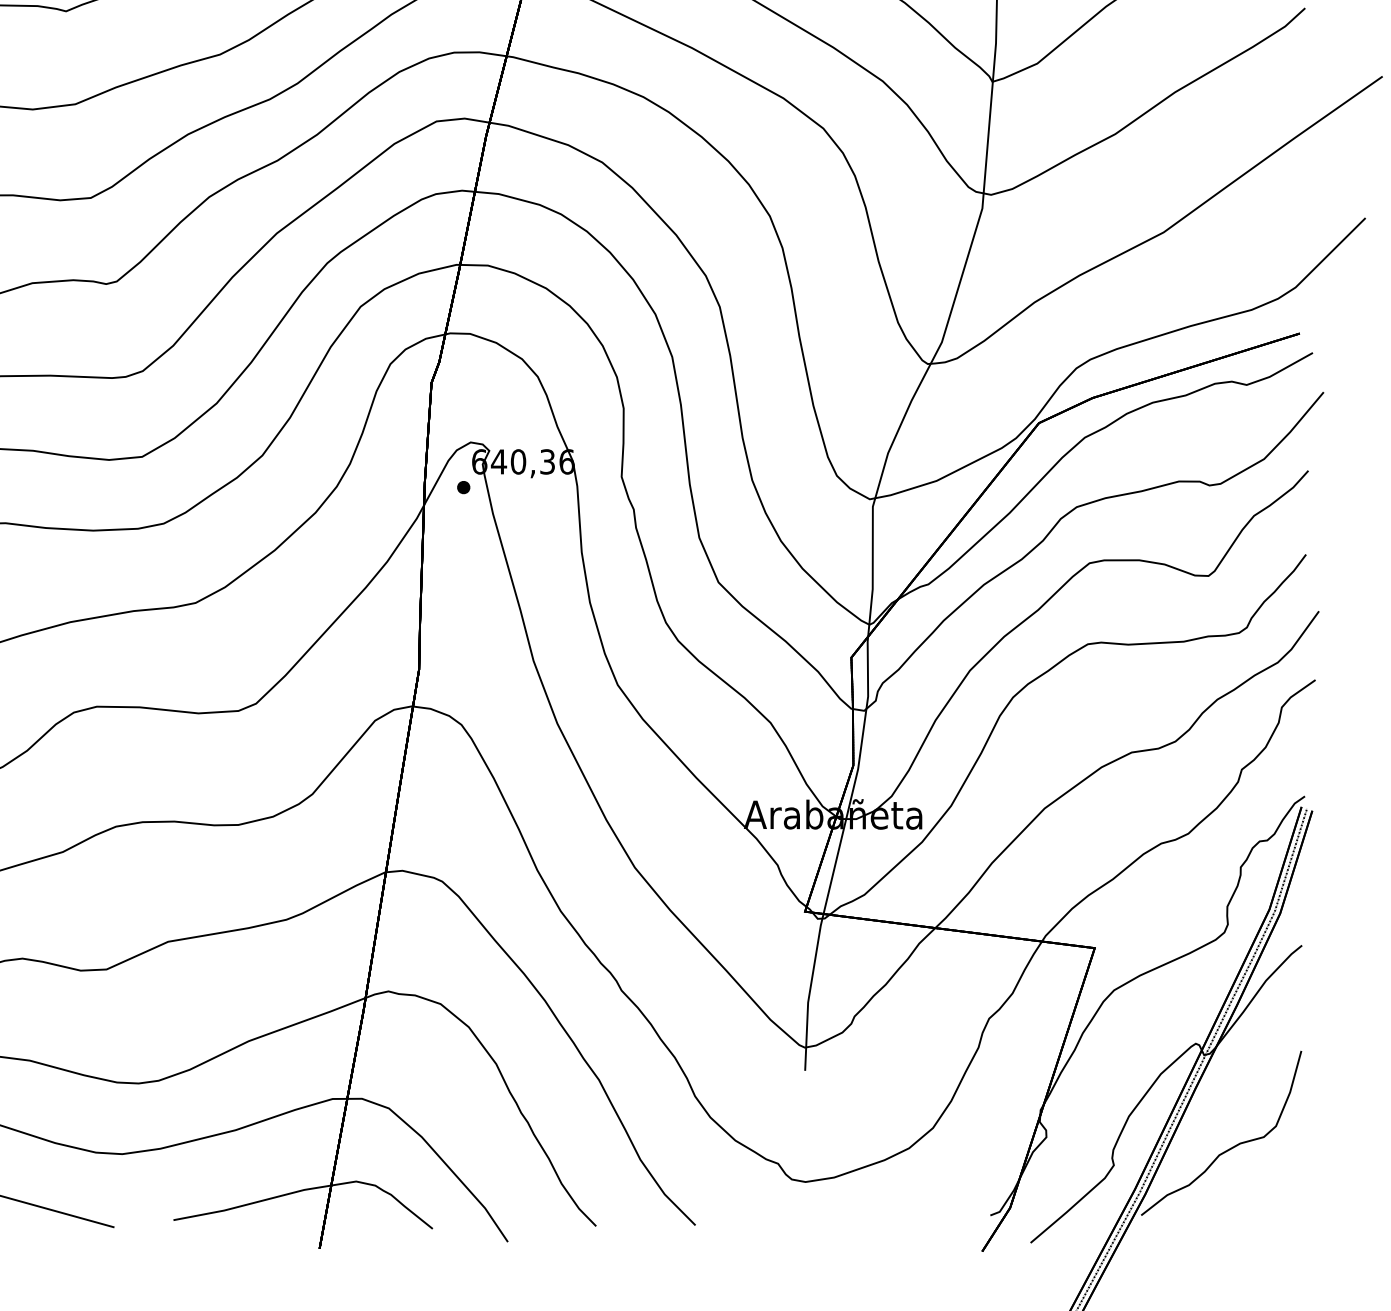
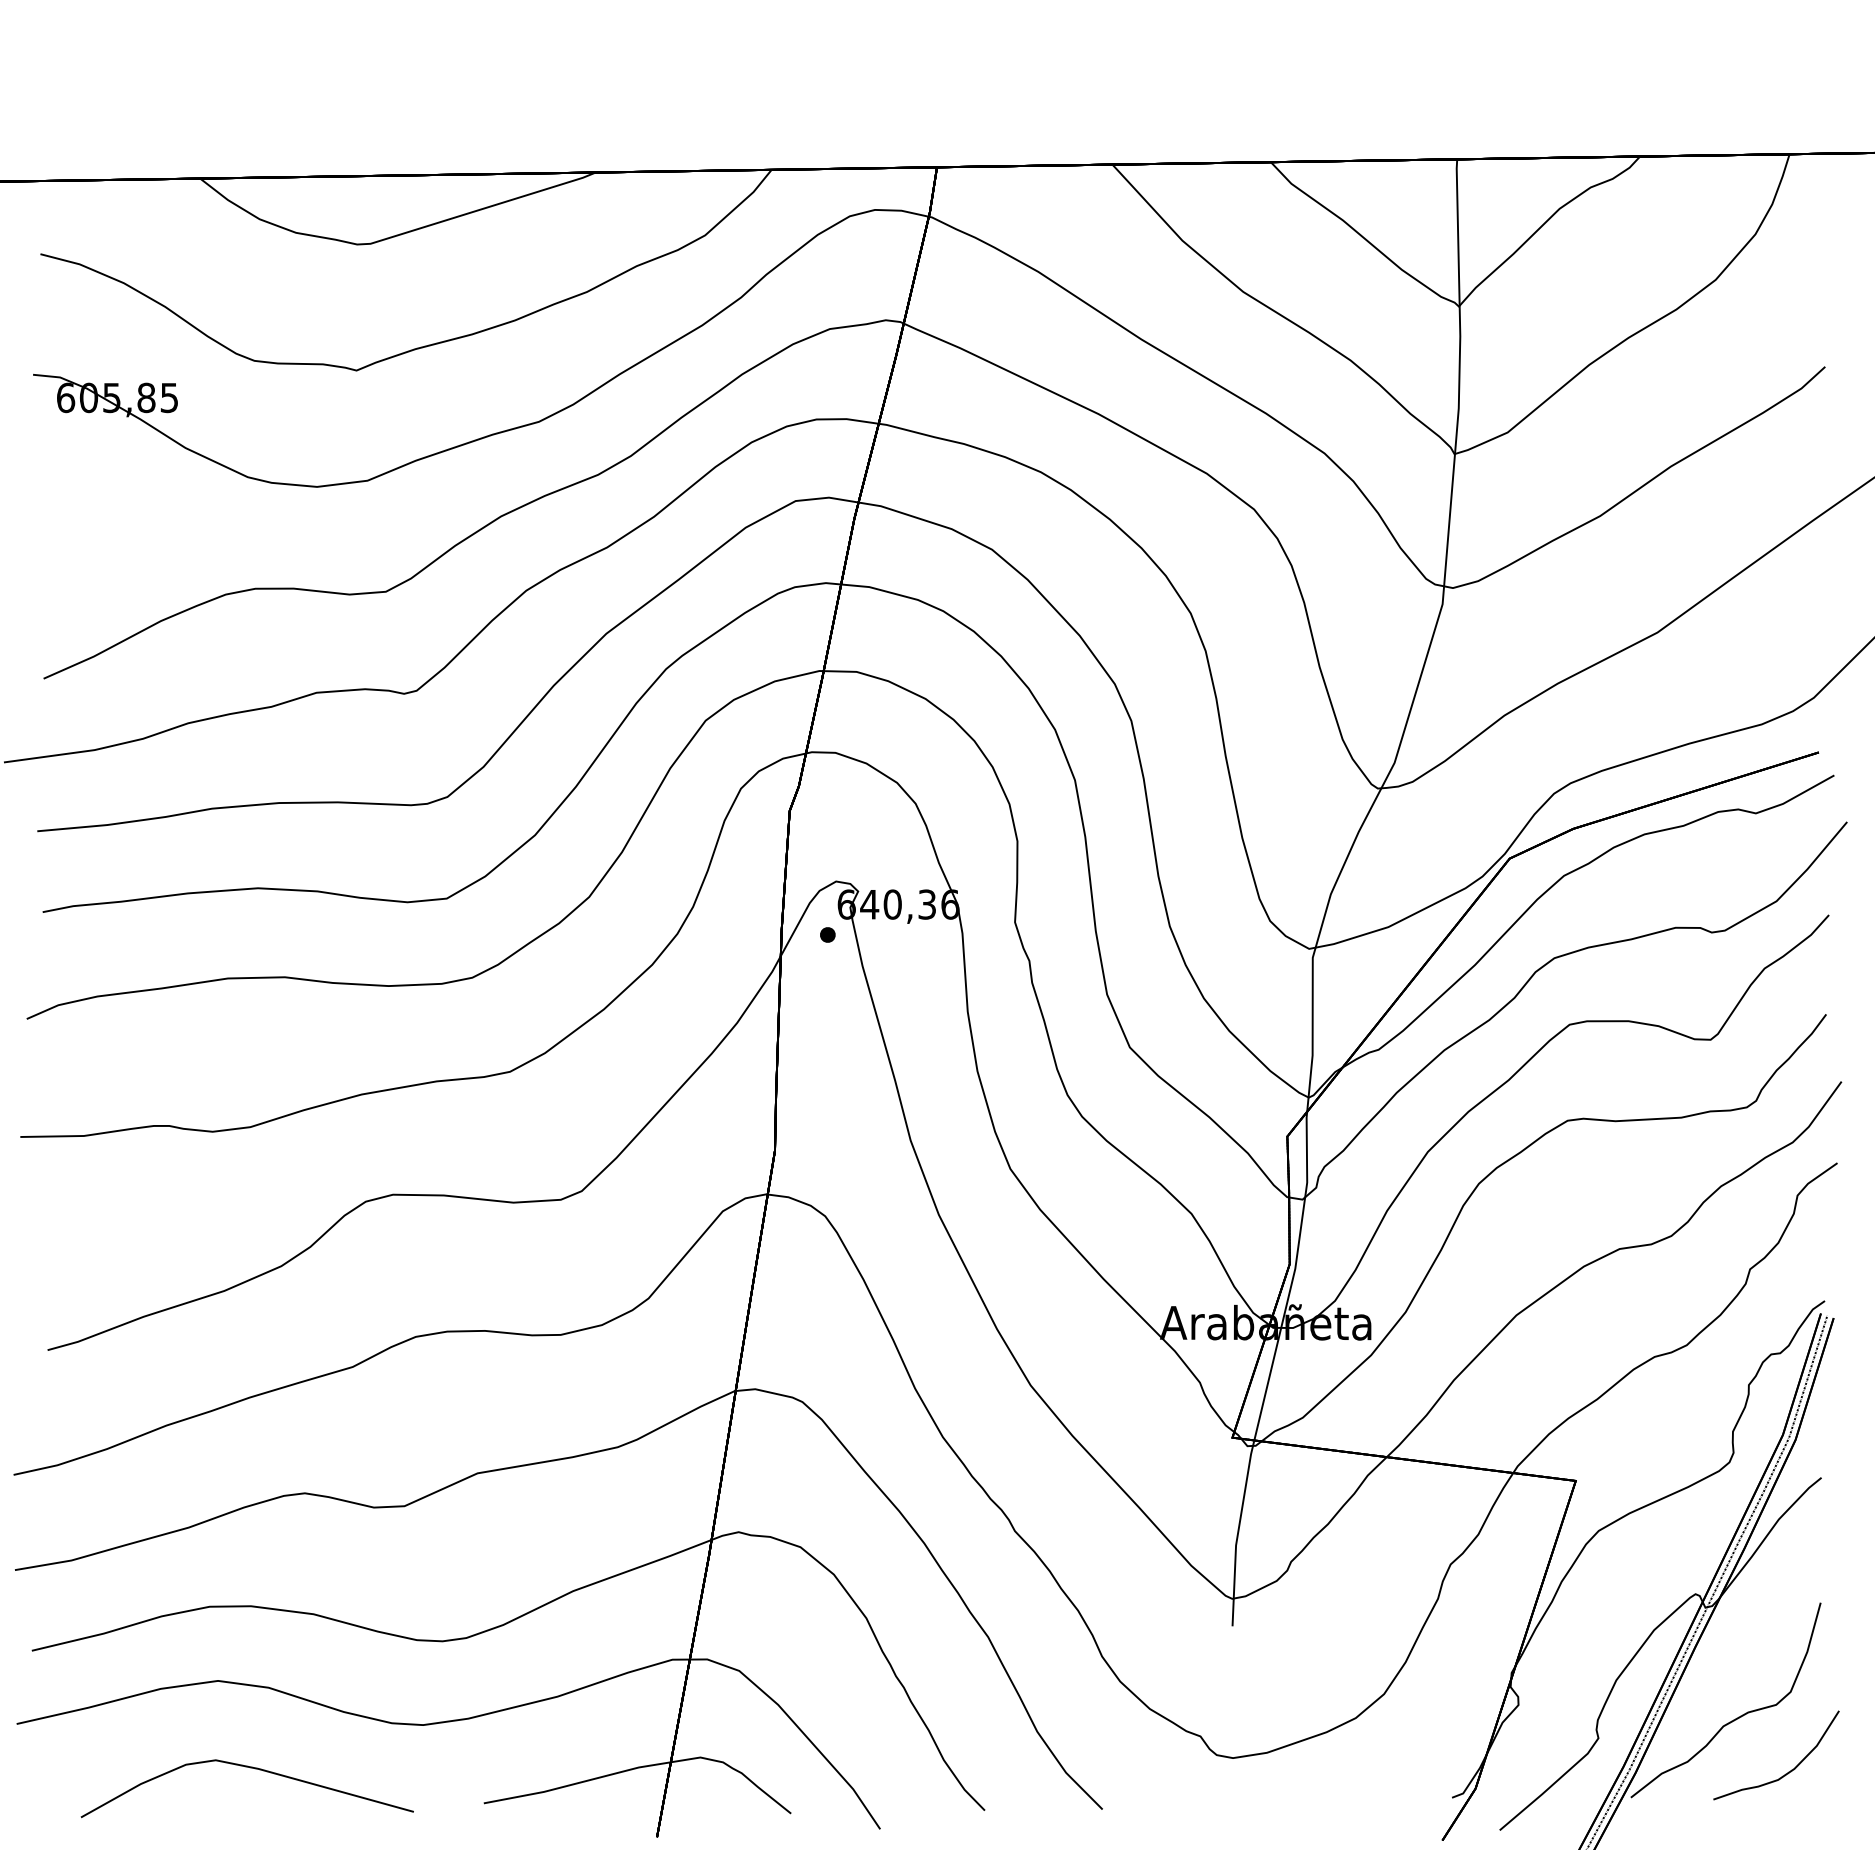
curve: (1274, 1193) -> (1788, 1771), added

